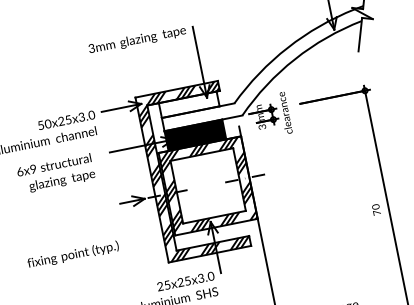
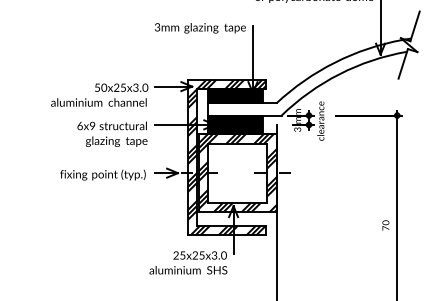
fill: (189, 105) -> (235, 96), added
text: (56, 172) -> (112, 133), moved
text: (72, 254) -> (102, 174), moved

